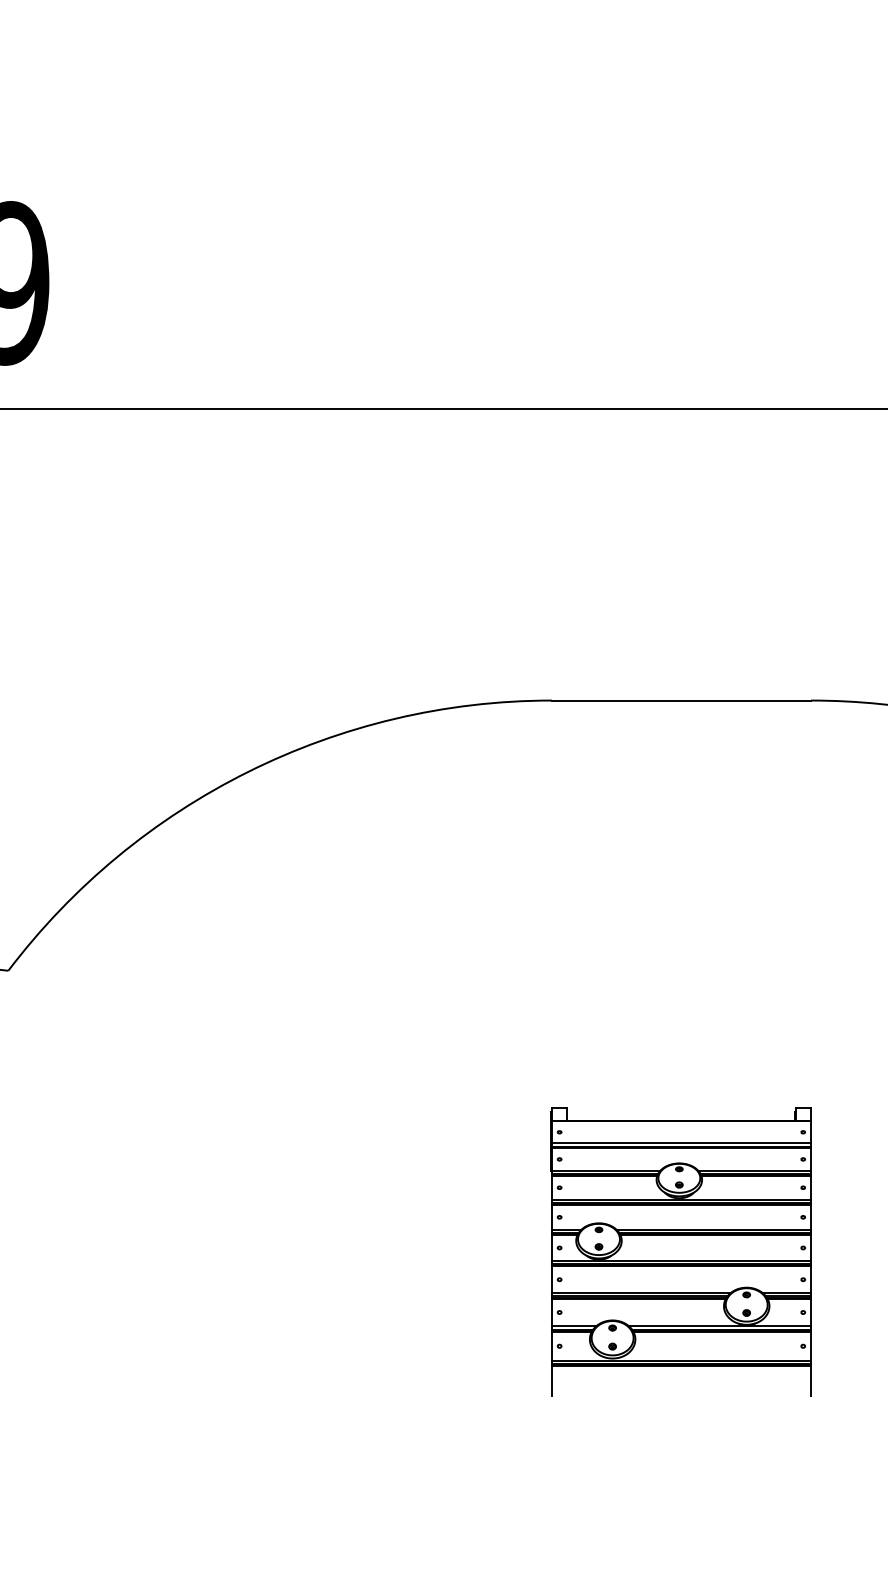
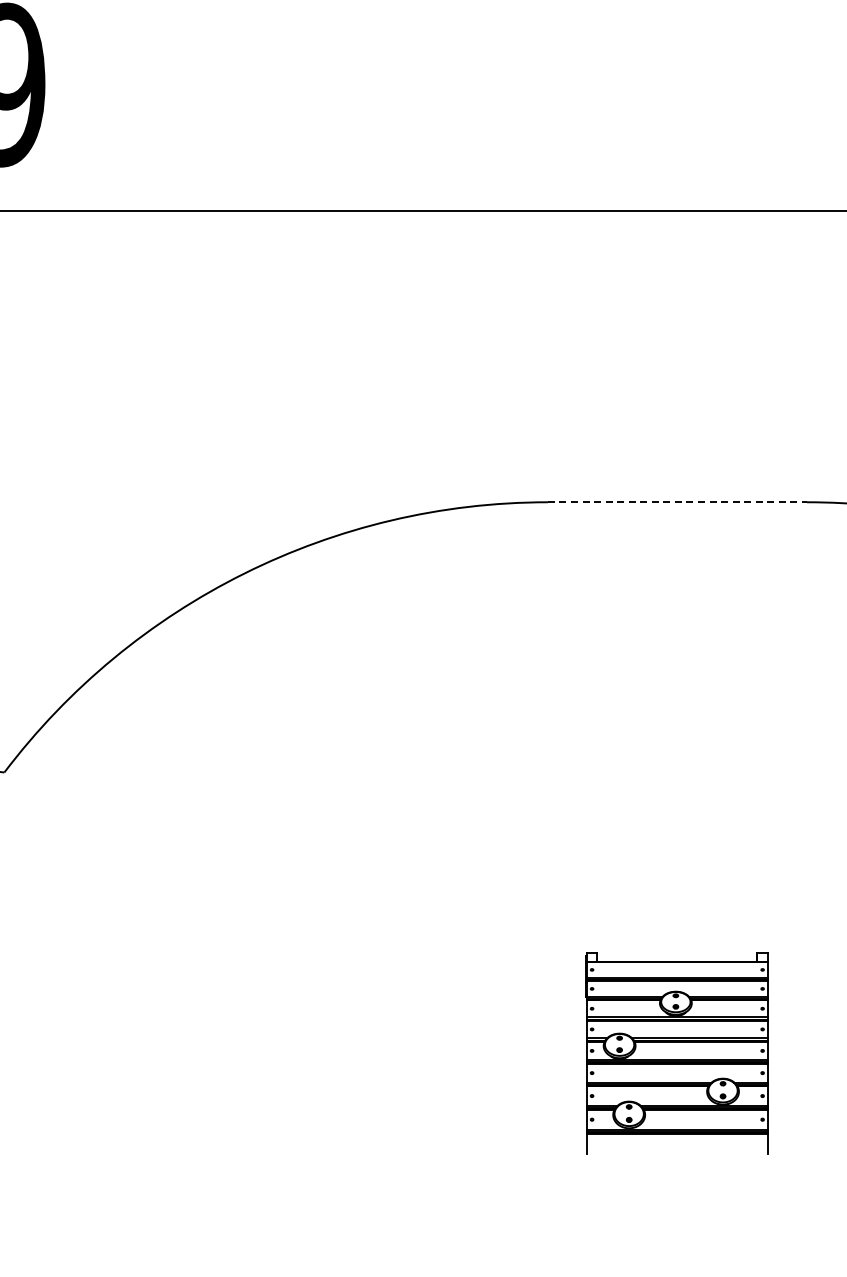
line: (681, 700) -> (677, 502), solid -> dashed
part: (680, 1251) -> (676, 1053), size x0.7

